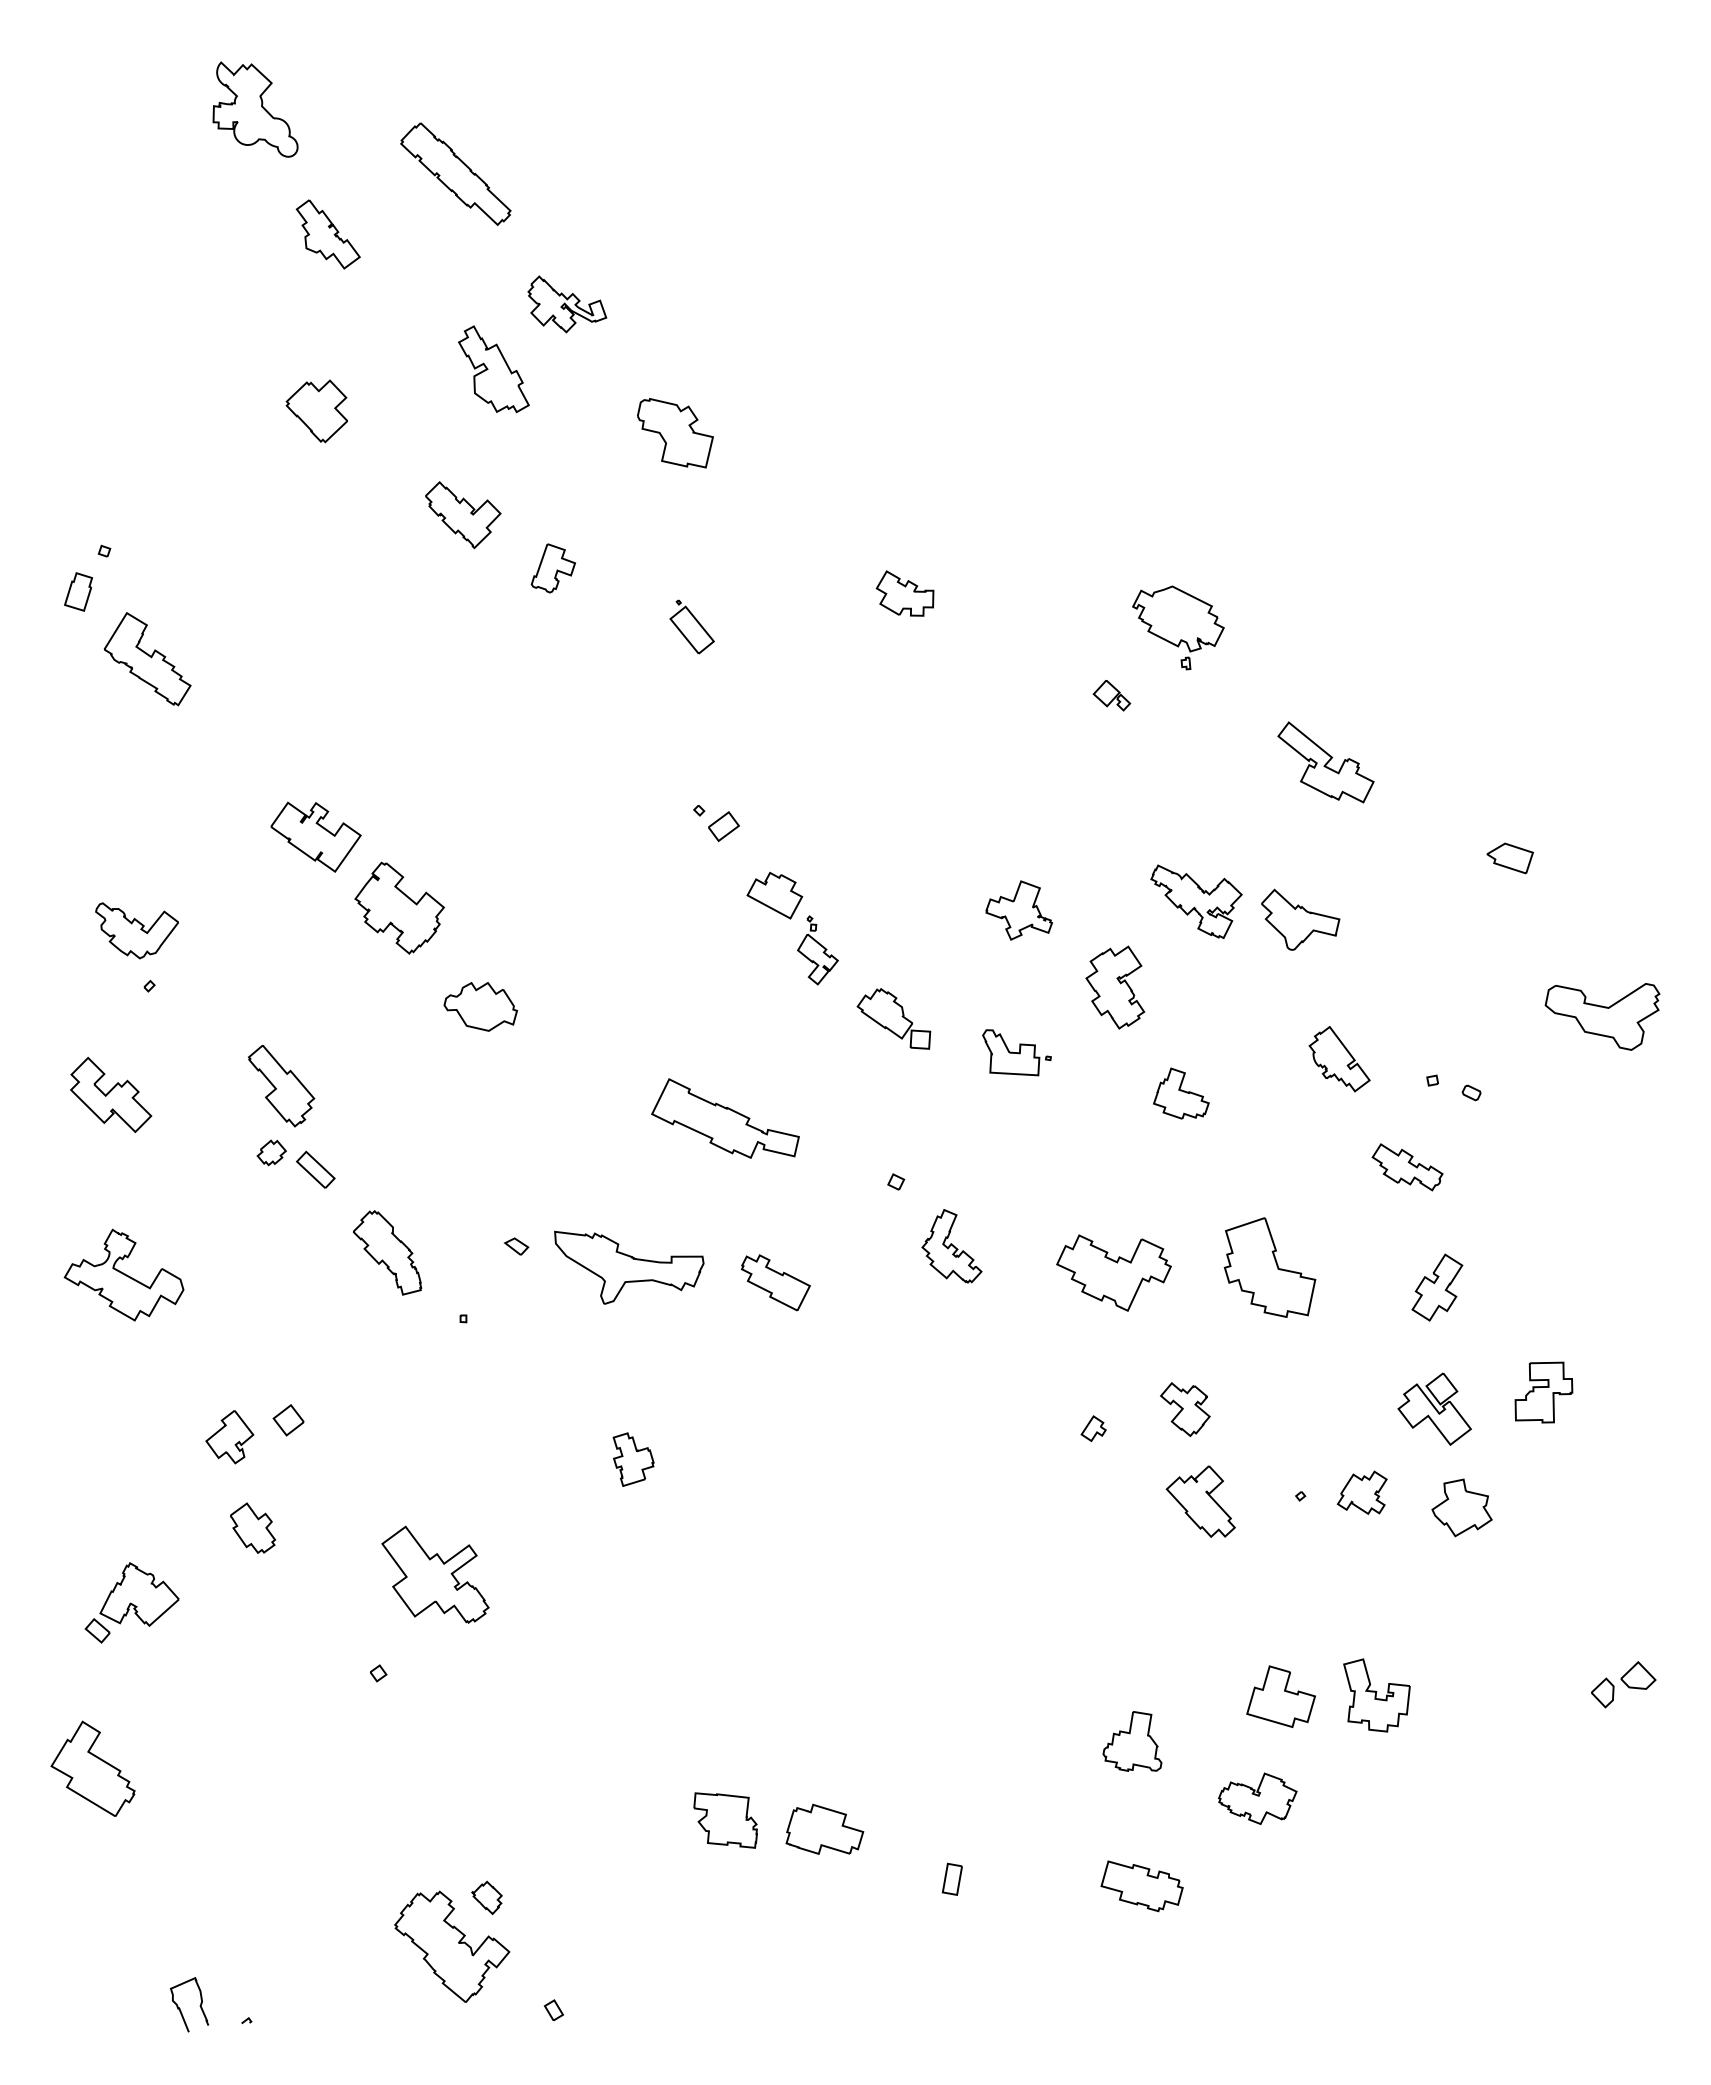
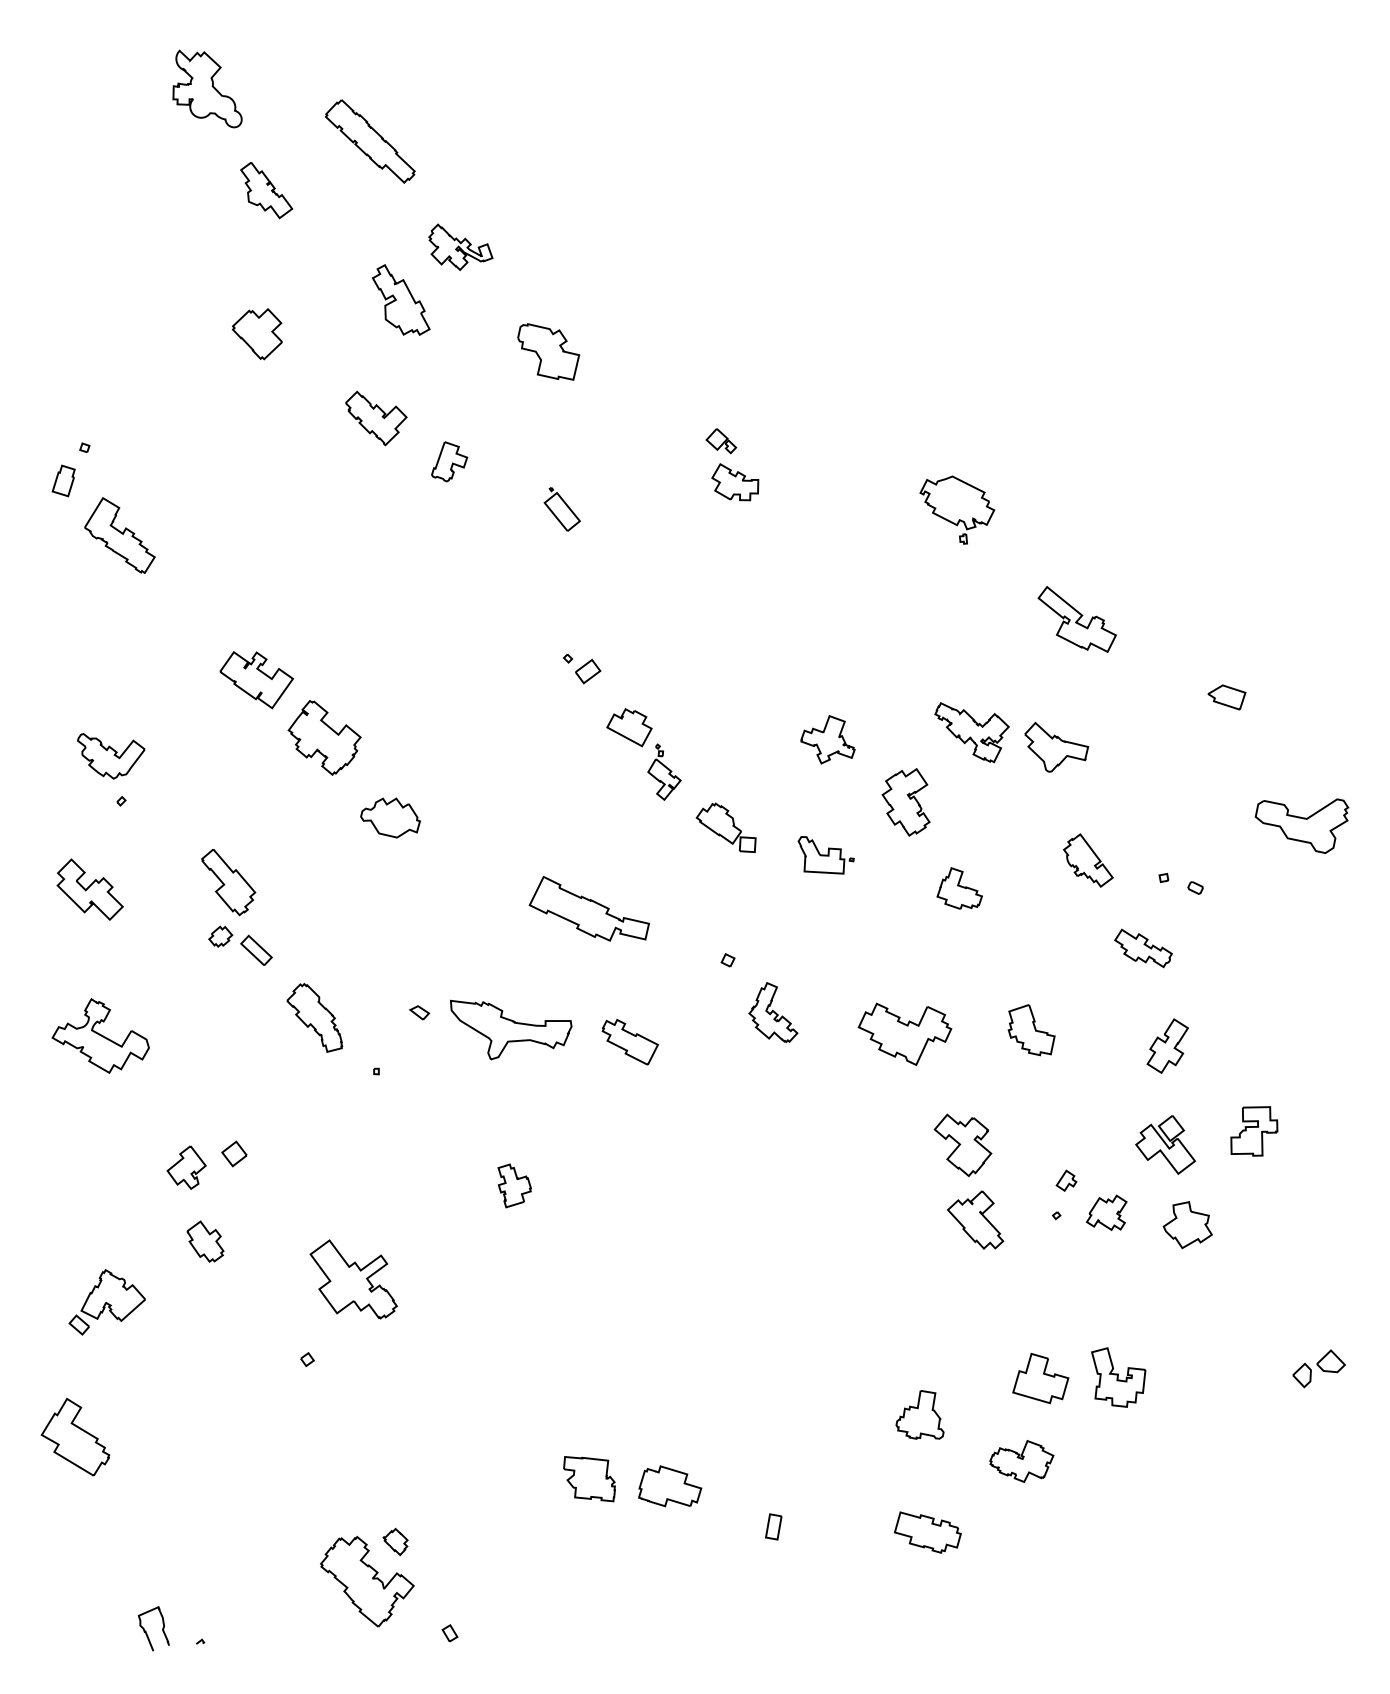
part: (1112, 696) -> (721, 441), moved
part: (1269, 1268) -> (1031, 1030), size x0.62
part: (1184, 1408) -> (962, 1144), size x1.43
part: (1093, 1428) -> (1066, 1180), moved

